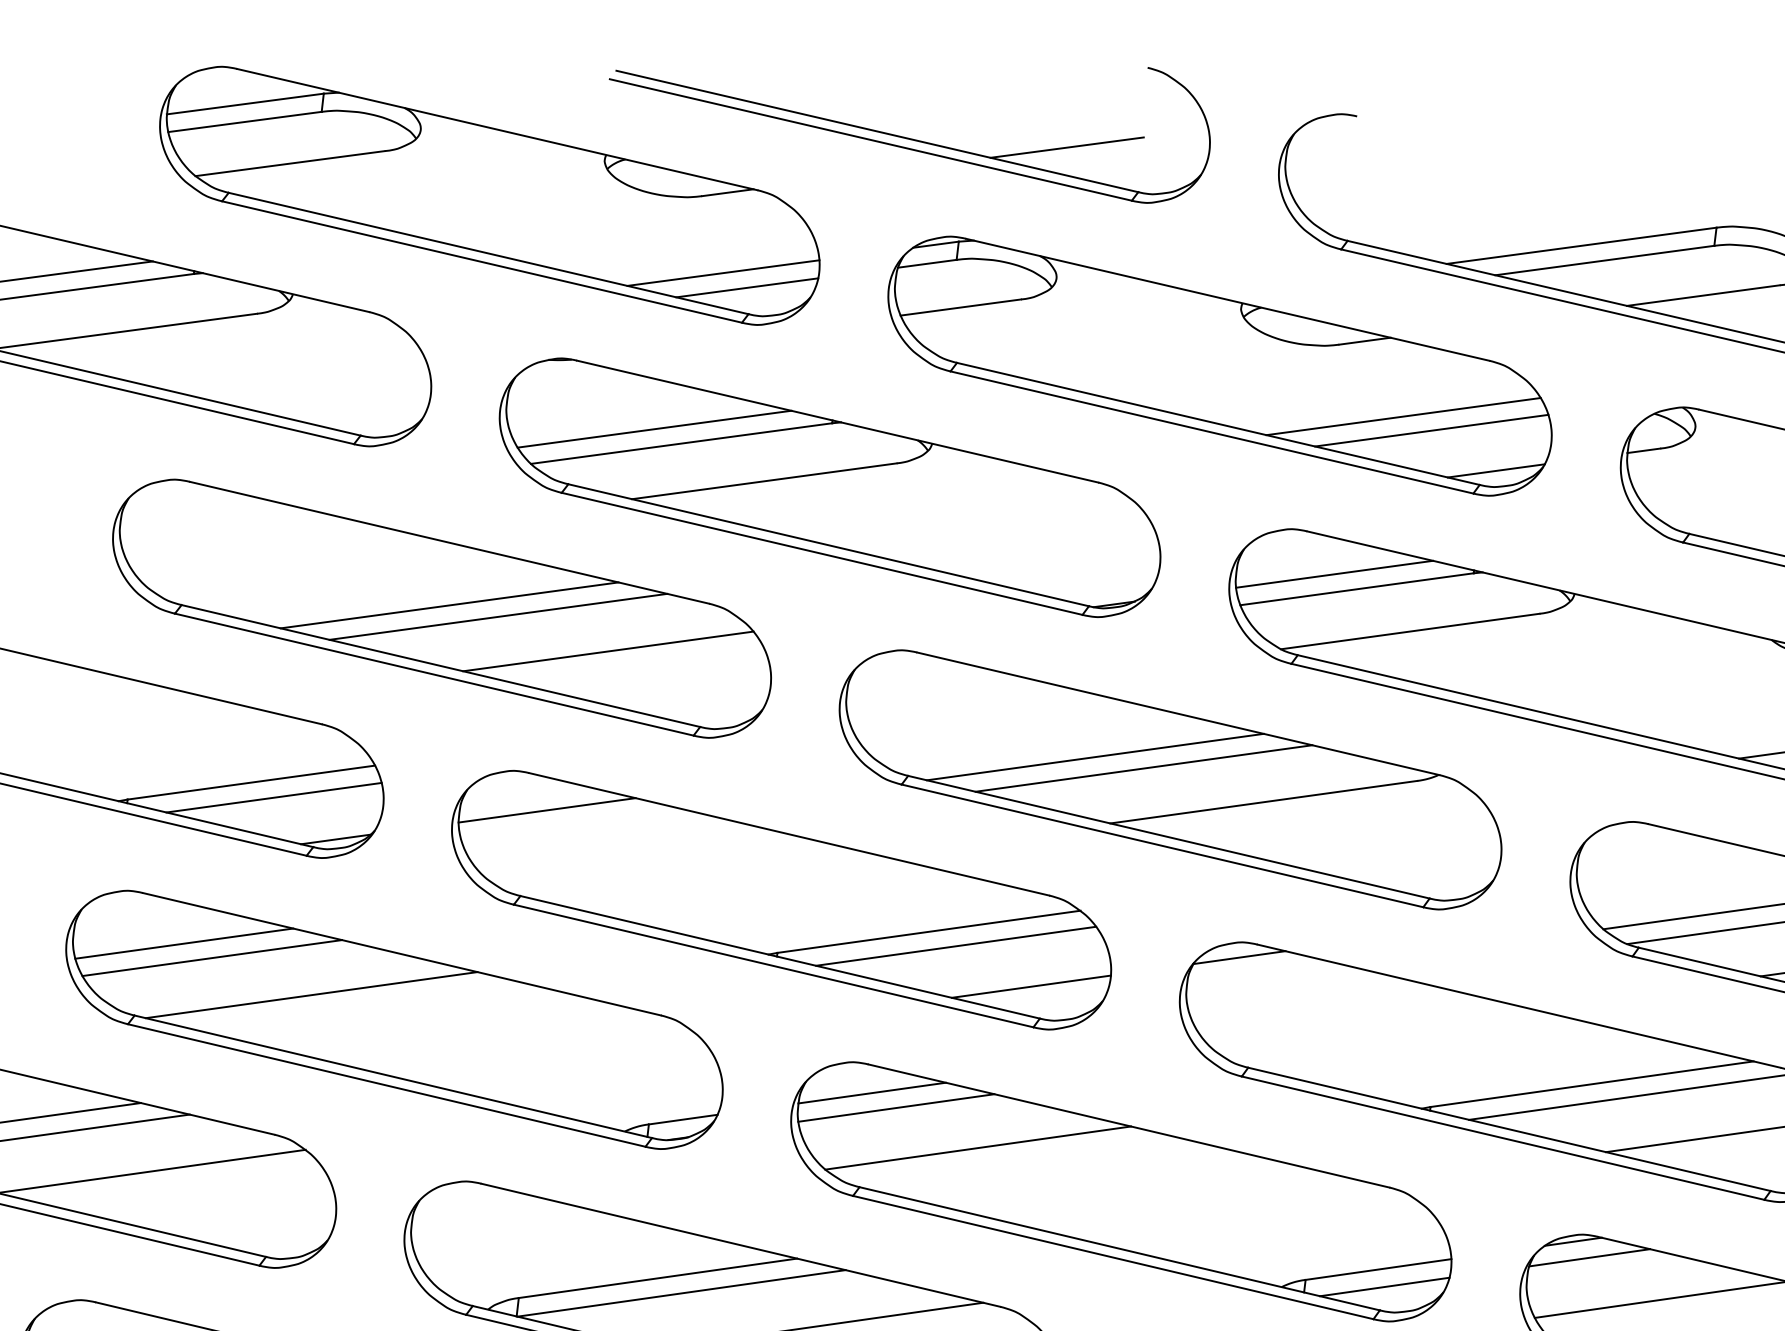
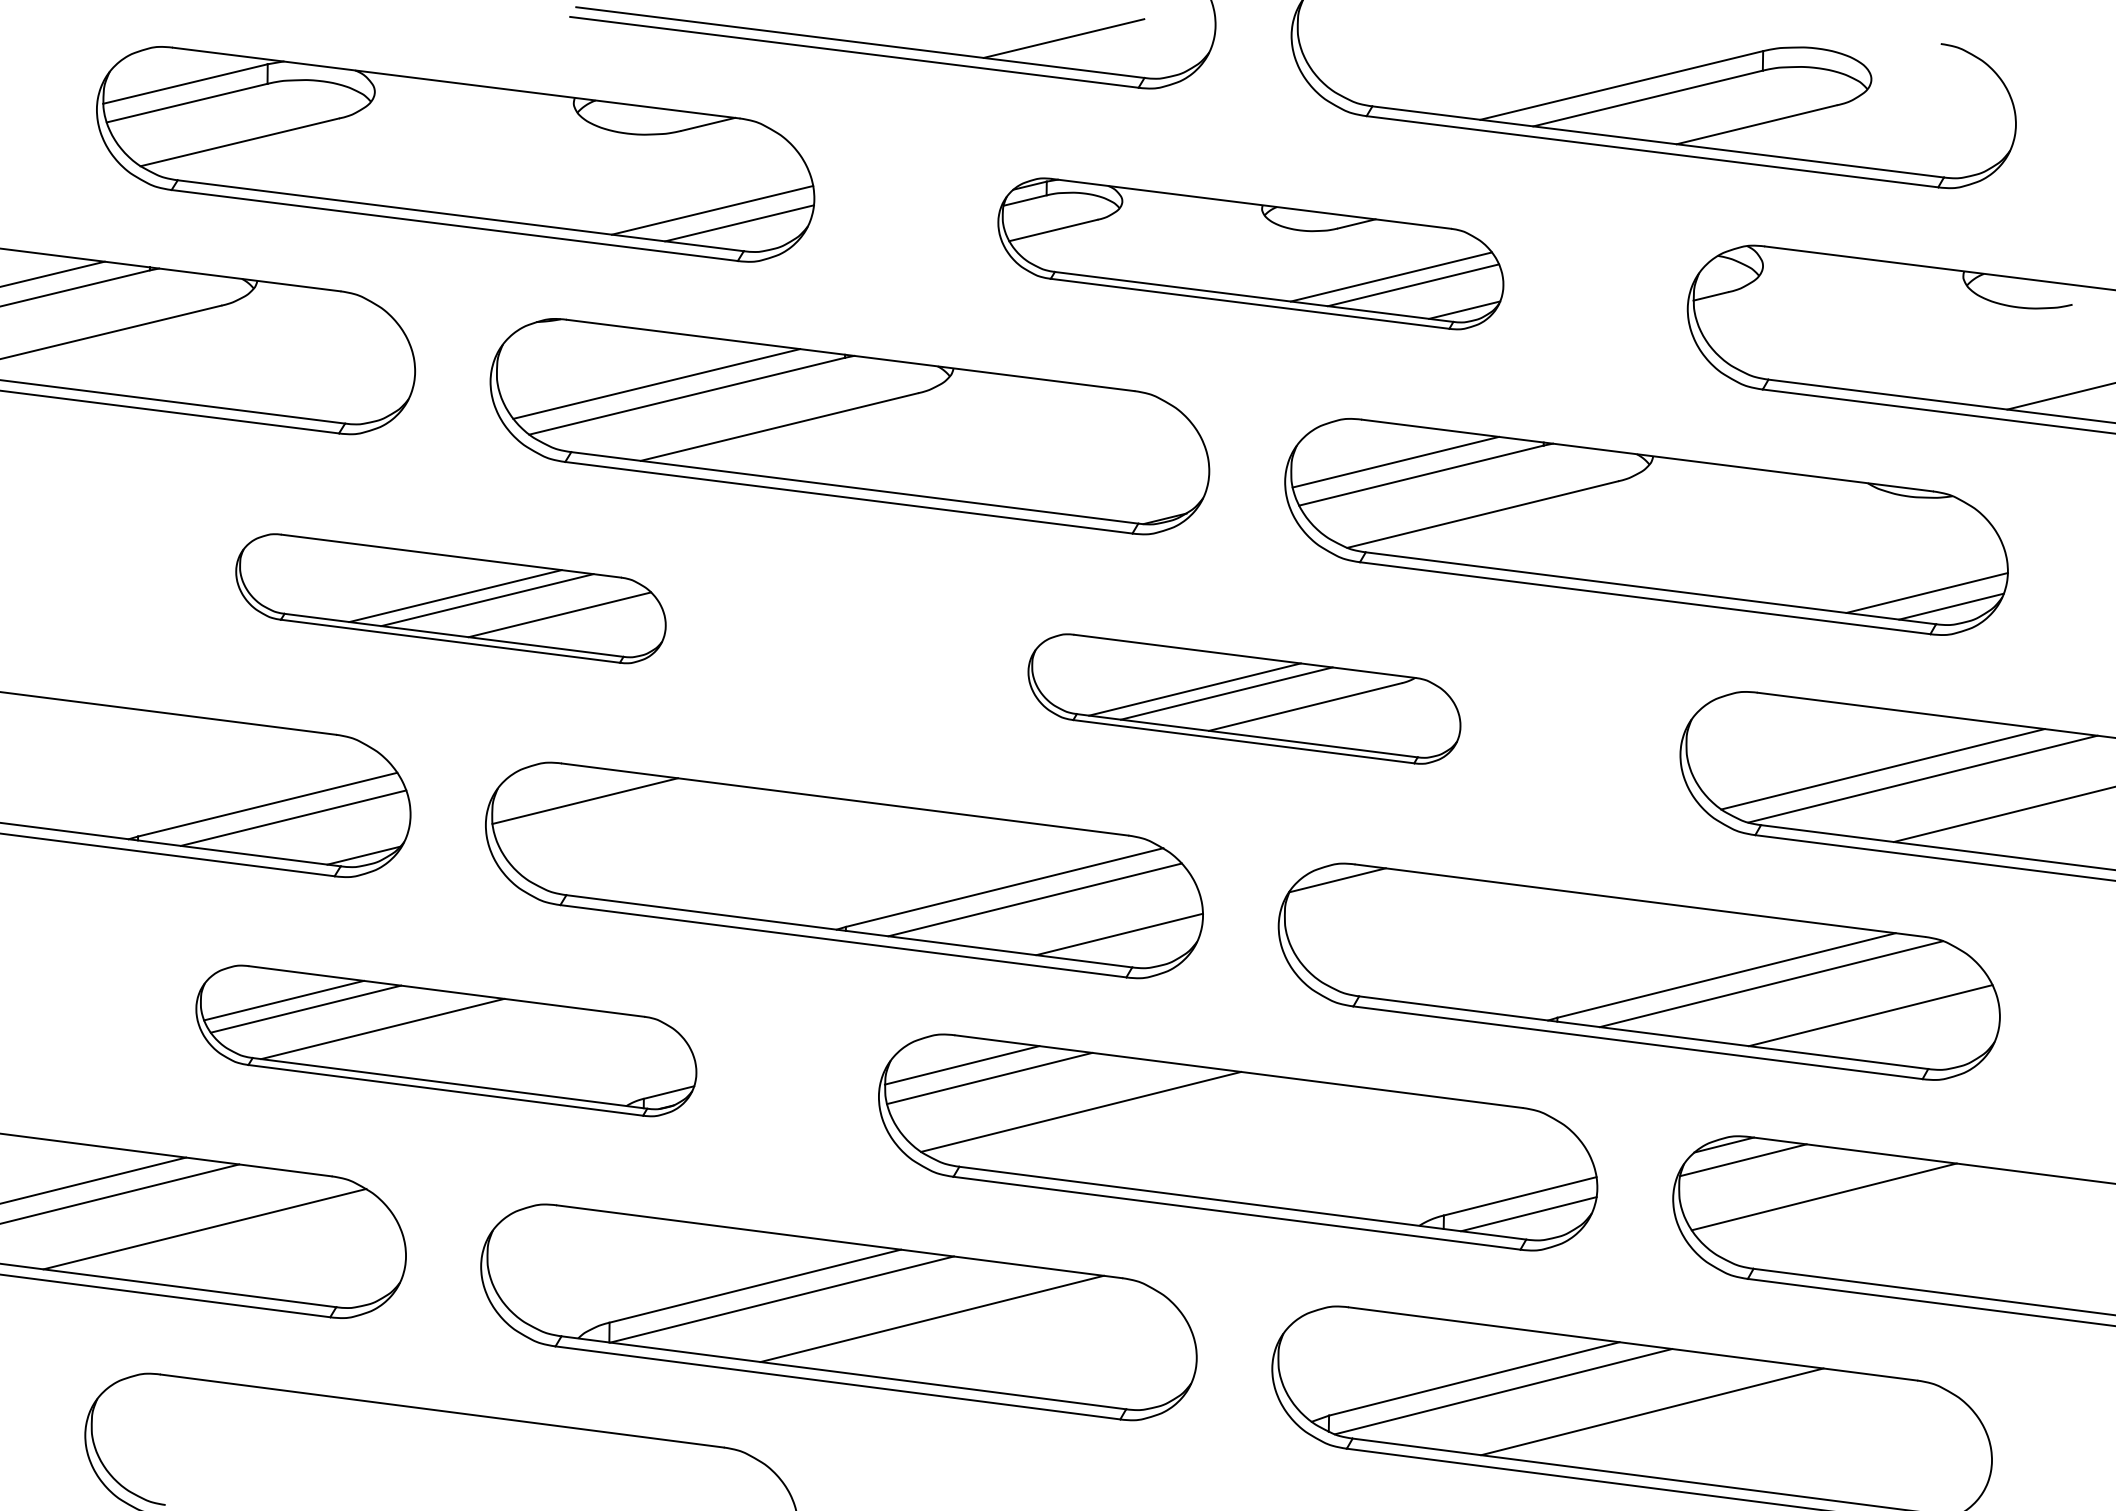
part: (1219, 365) -> (1250, 253), size x0.7
part: (441, 608) -> (450, 598), size x0.6
part: (1170, 779) -> (1244, 698), size x0.6
part: (394, 1019) -> (446, 1040), size x0.7

